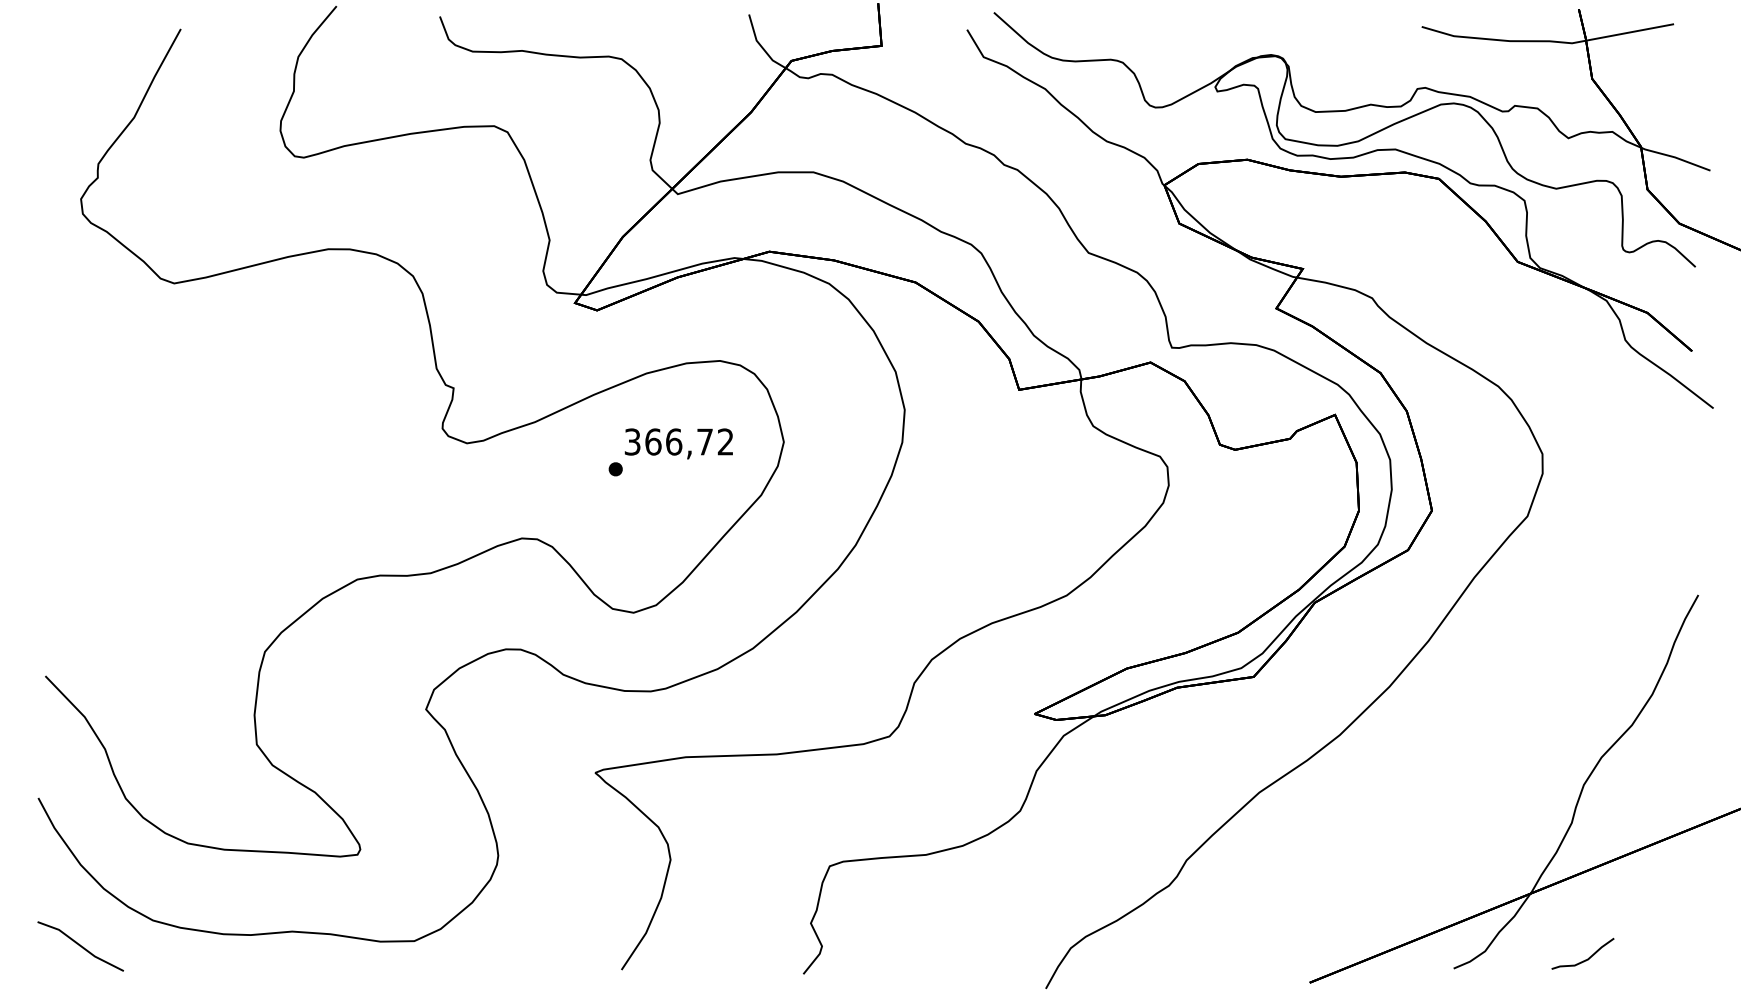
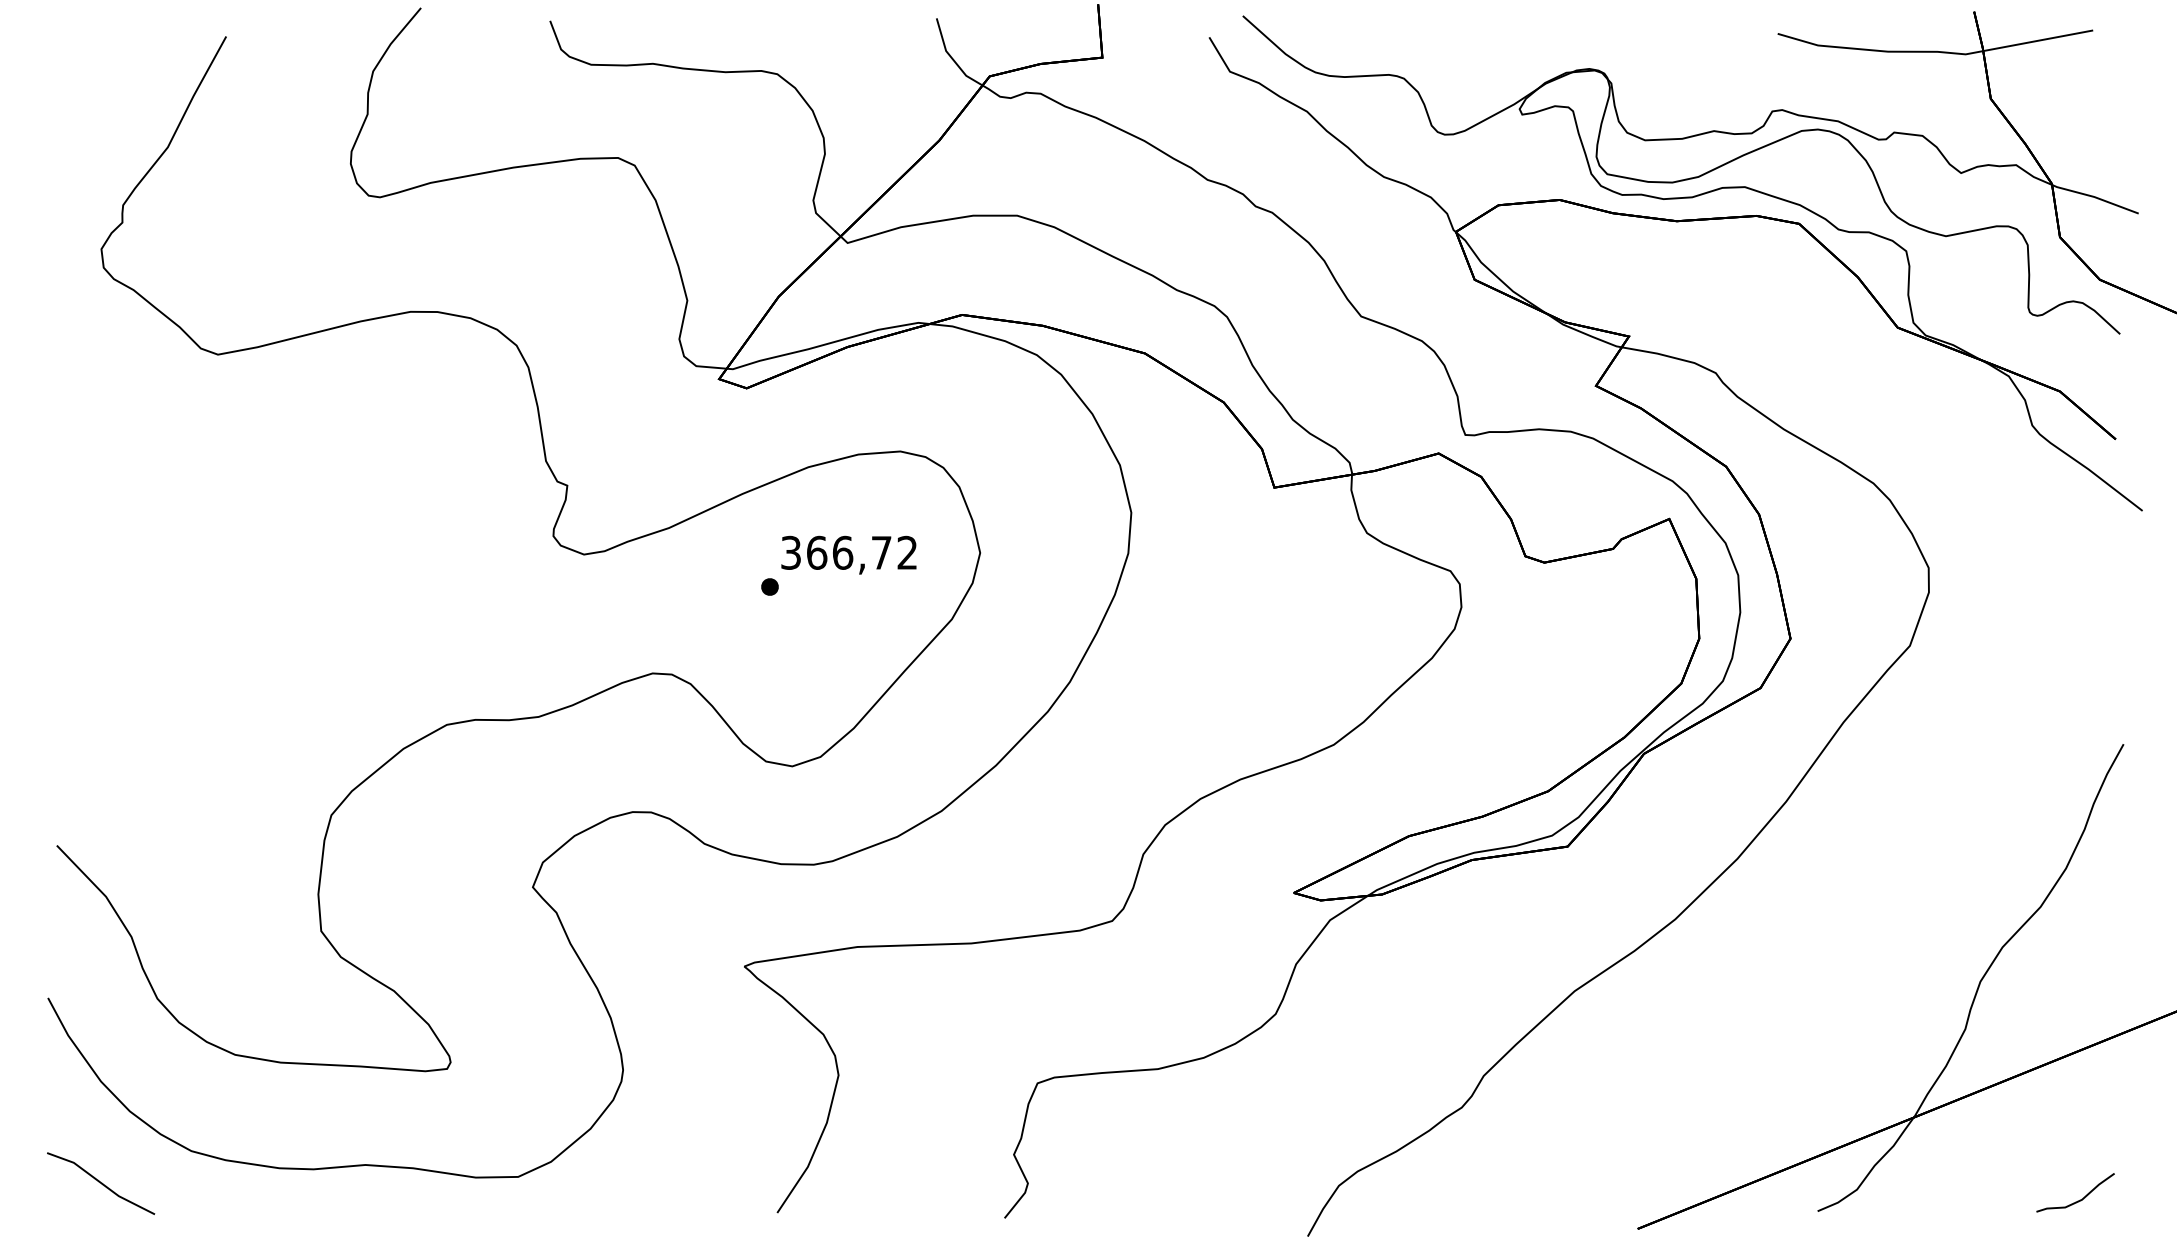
curve: (1585, 959) -> (2078, 1199), moved

